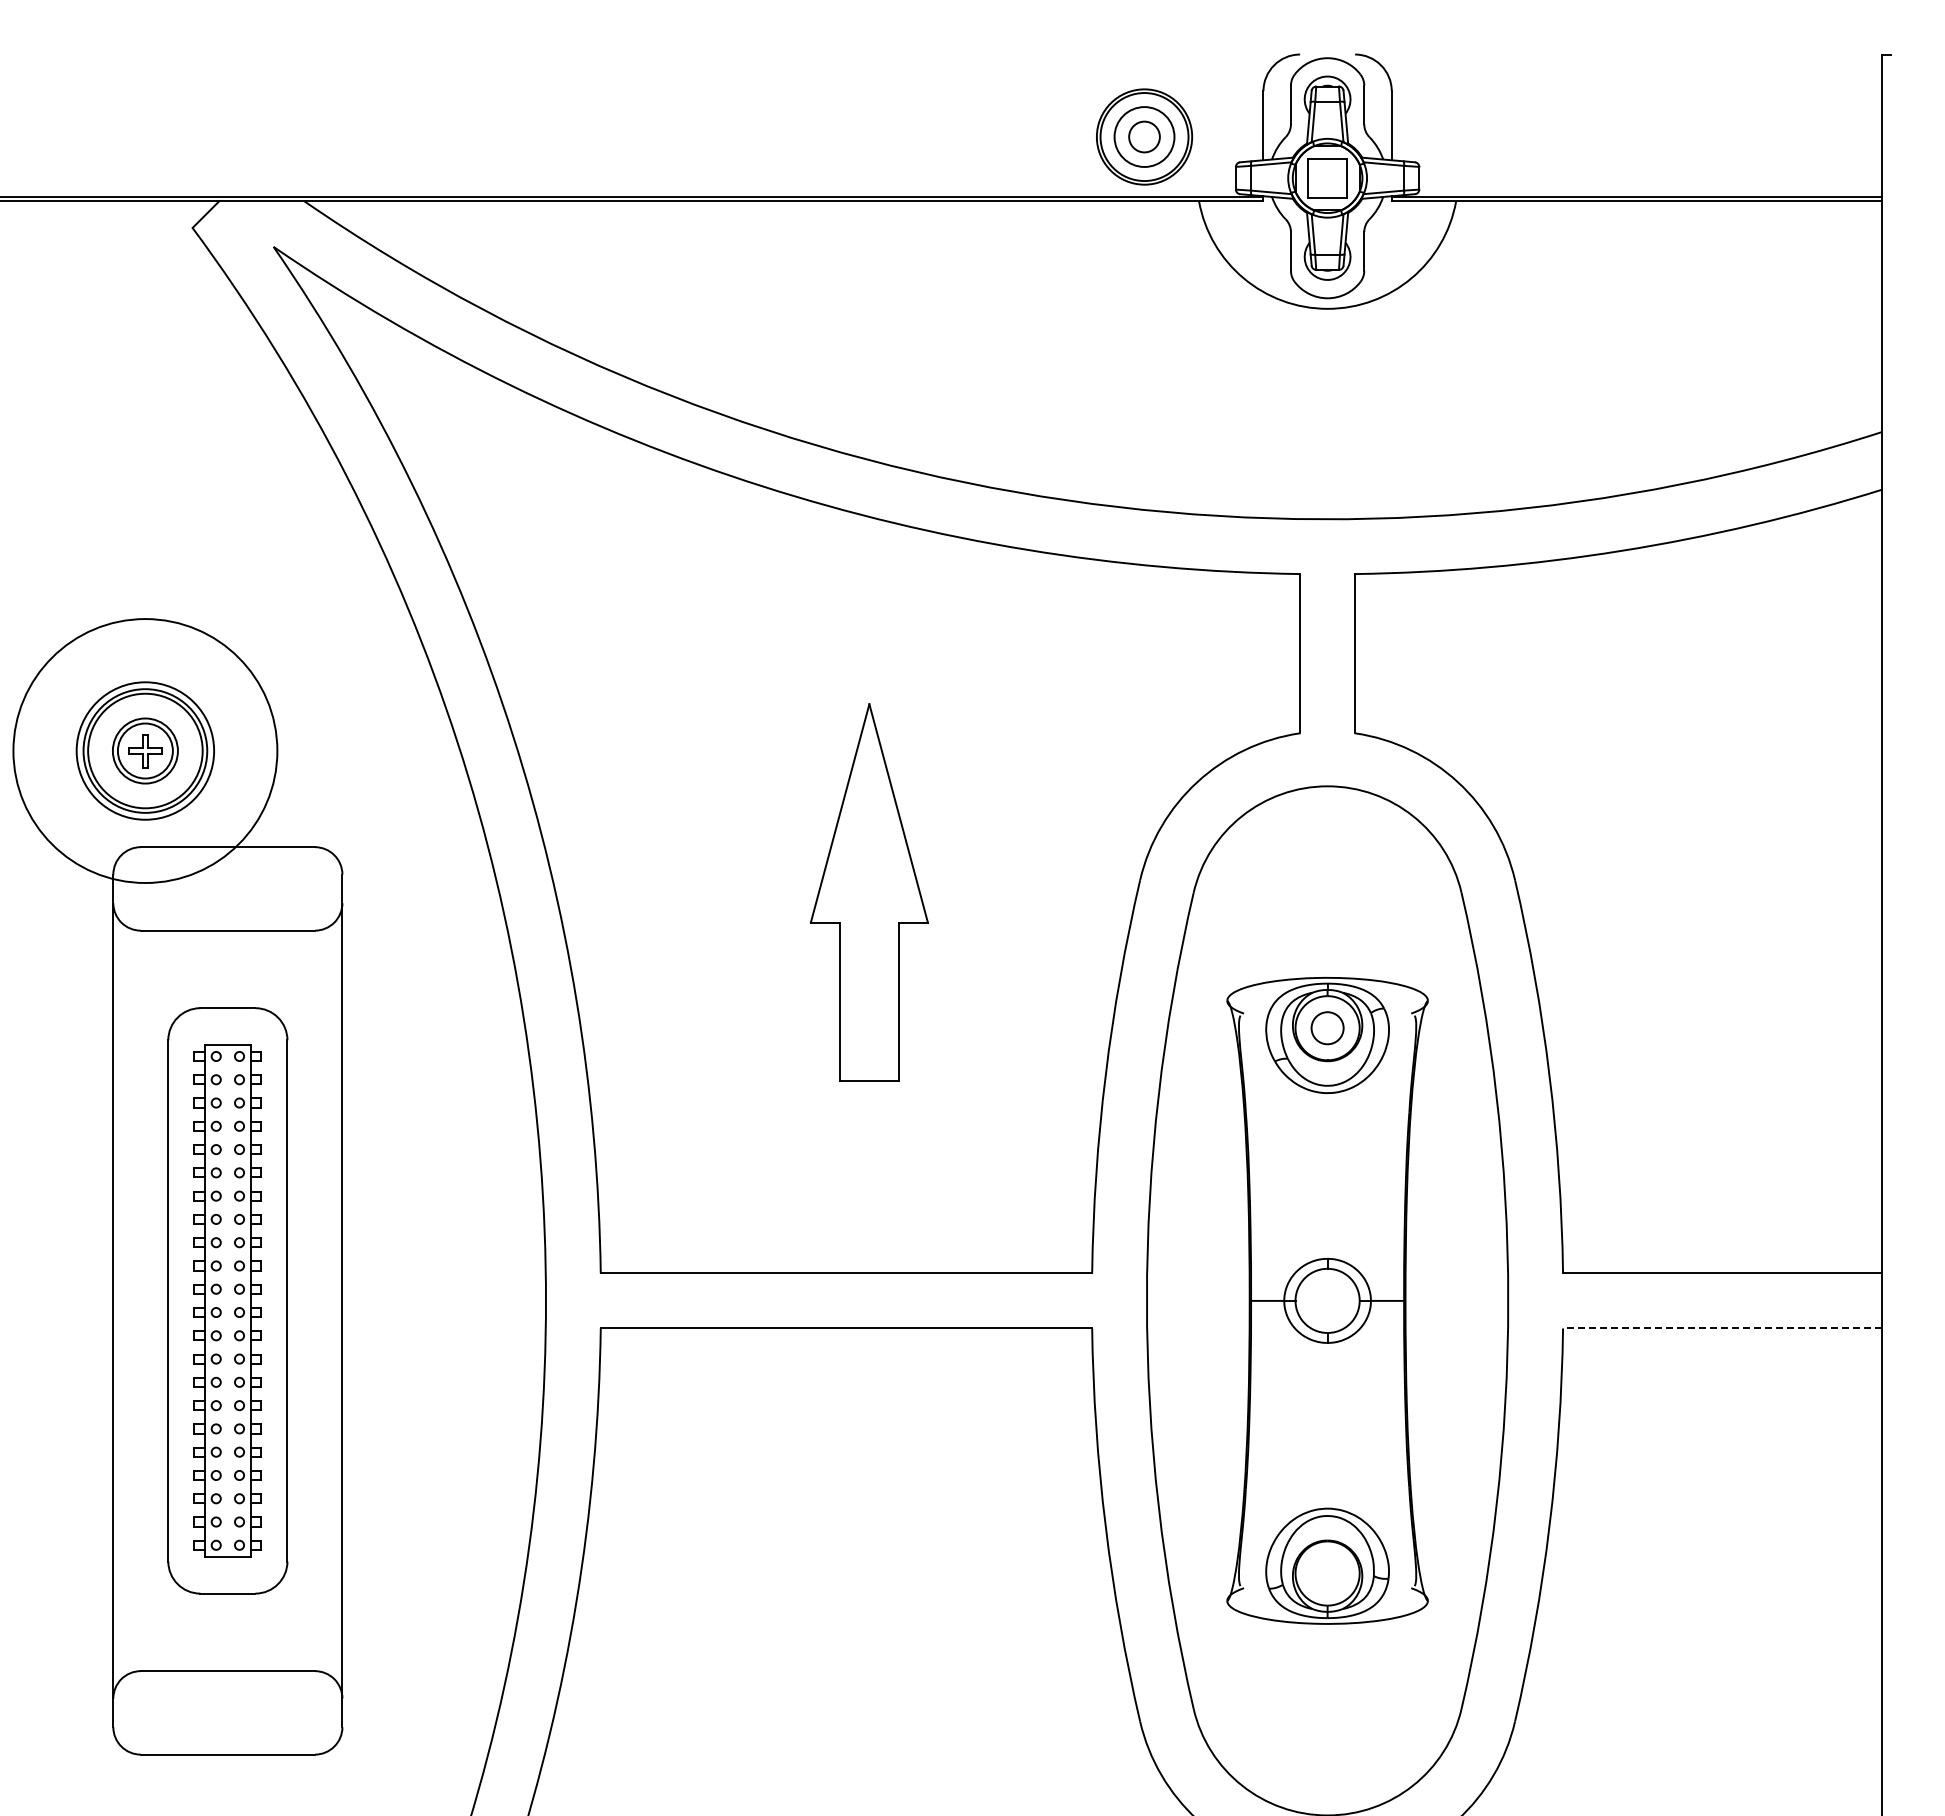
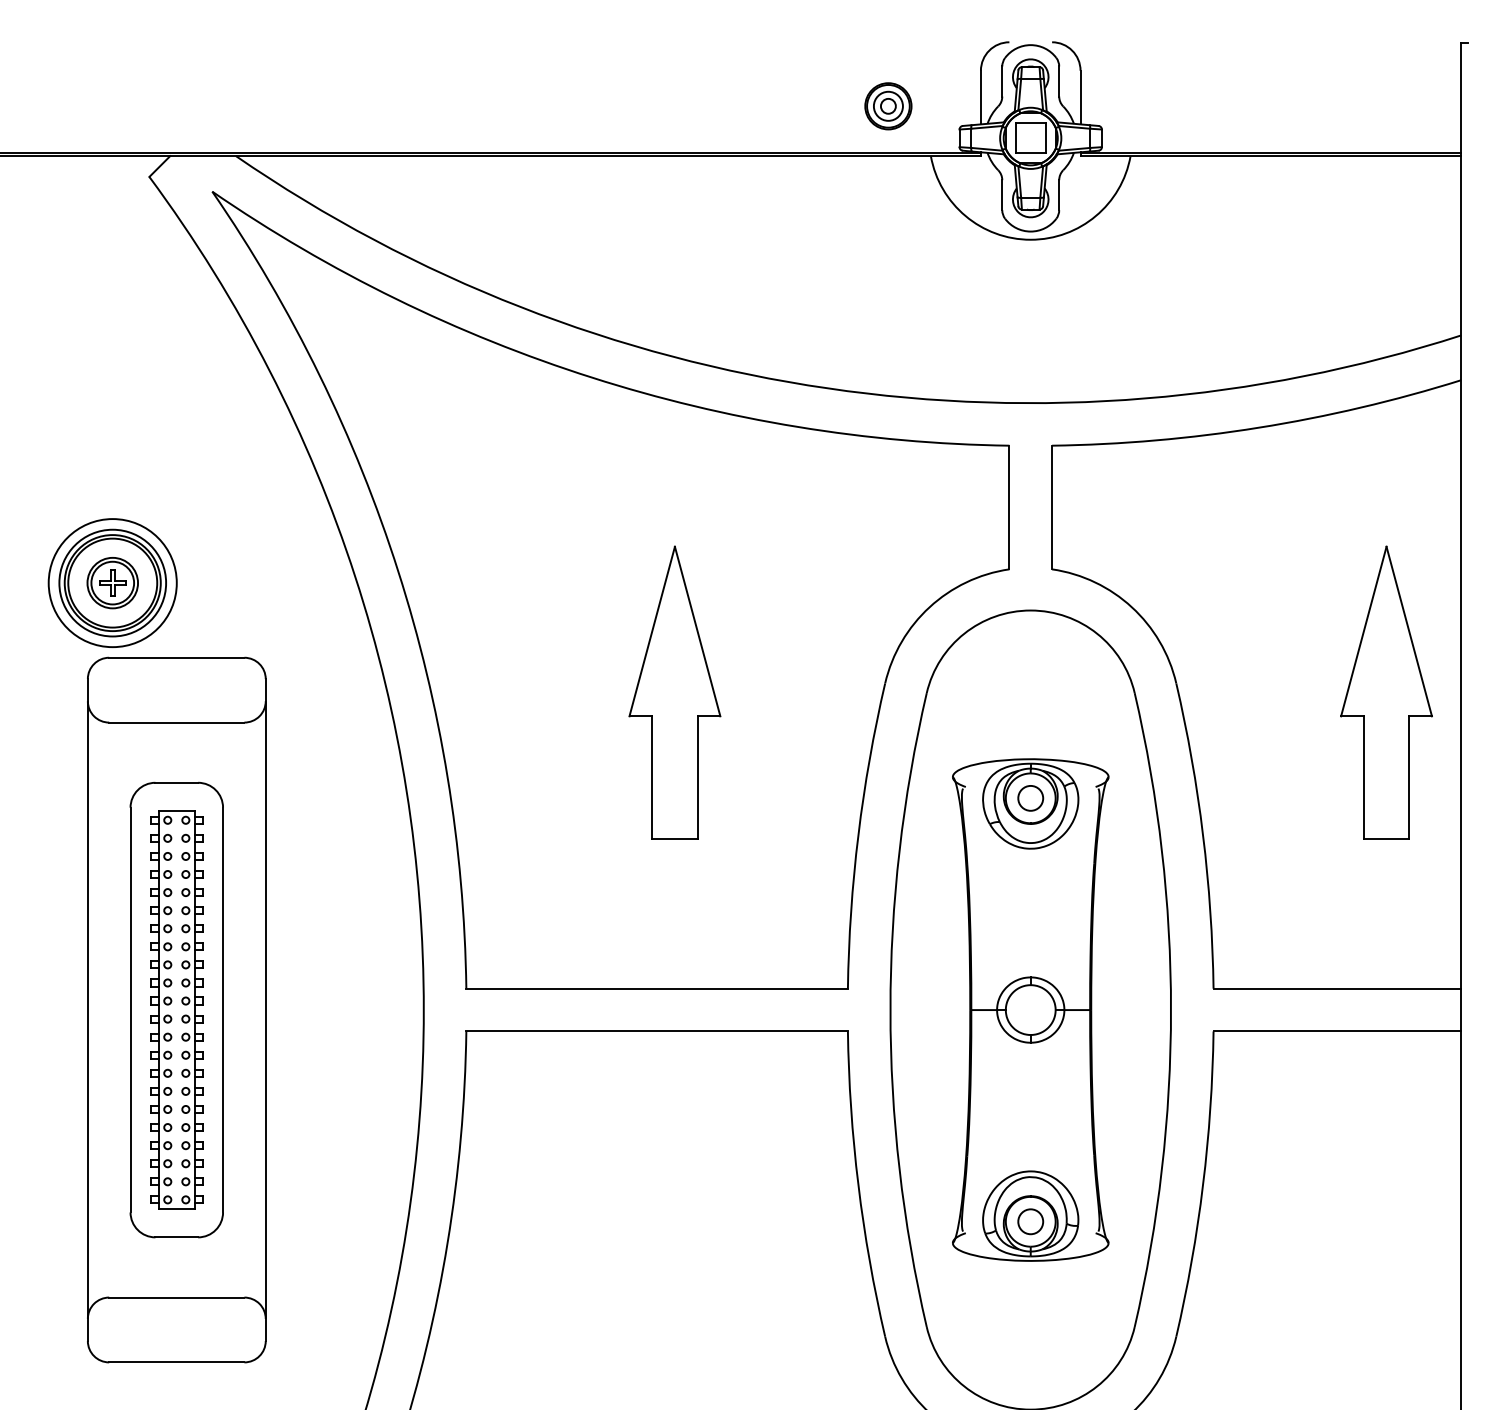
part: (1143, 136) -> (887, 105), size x0.62
circle: (144, 750) -> (112, 582), size x0.62
part: (1785, 892) -> (1386, 692), added
line: (1722, 1328) -> (1337, 1031), dashed -> solid
circle: (1327, 1573) -> (1030, 1221), added

